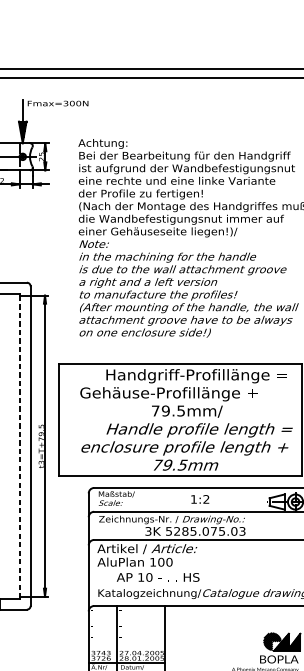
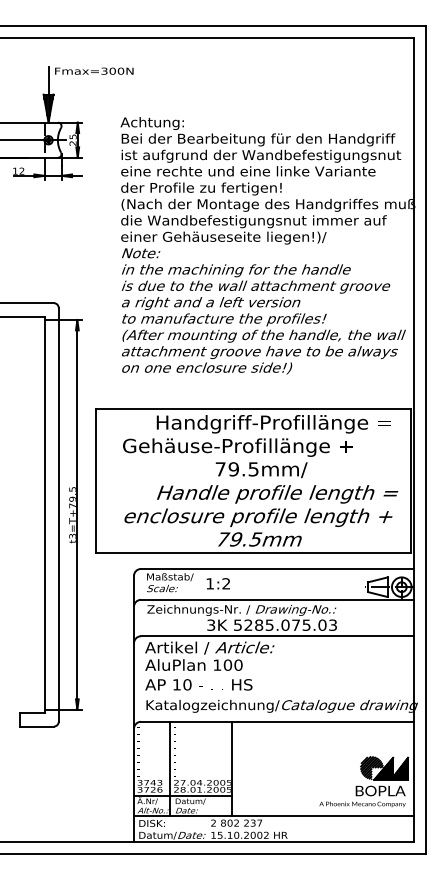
line: (19, 445) -> (44, 514), dashed -> solid
text: (199, 499) -> (217, 583), moved
text: (157, 577) -> (198, 684), moved

